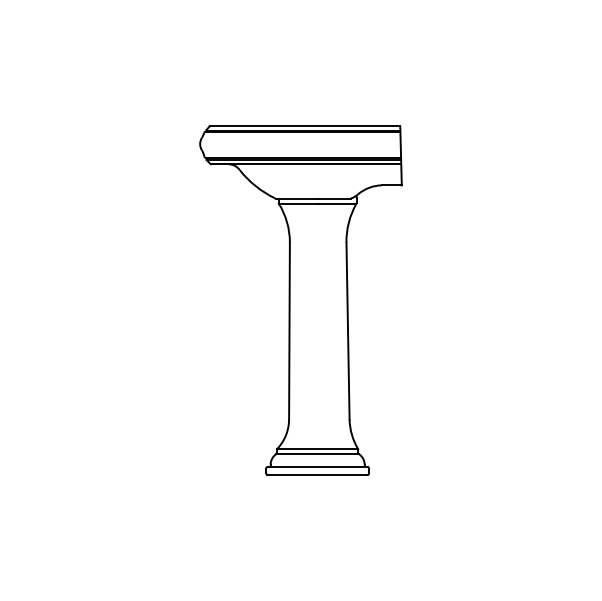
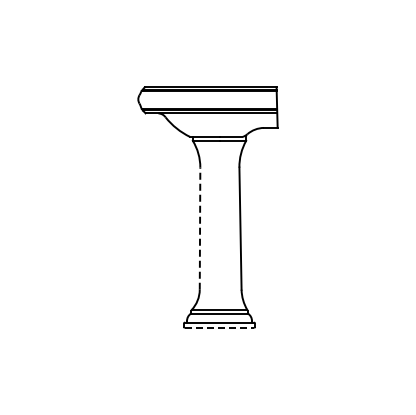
line: (290, 330) -> (200, 228), solid -> dashed
line: (317, 474) -> (219, 327), solid -> dashed

